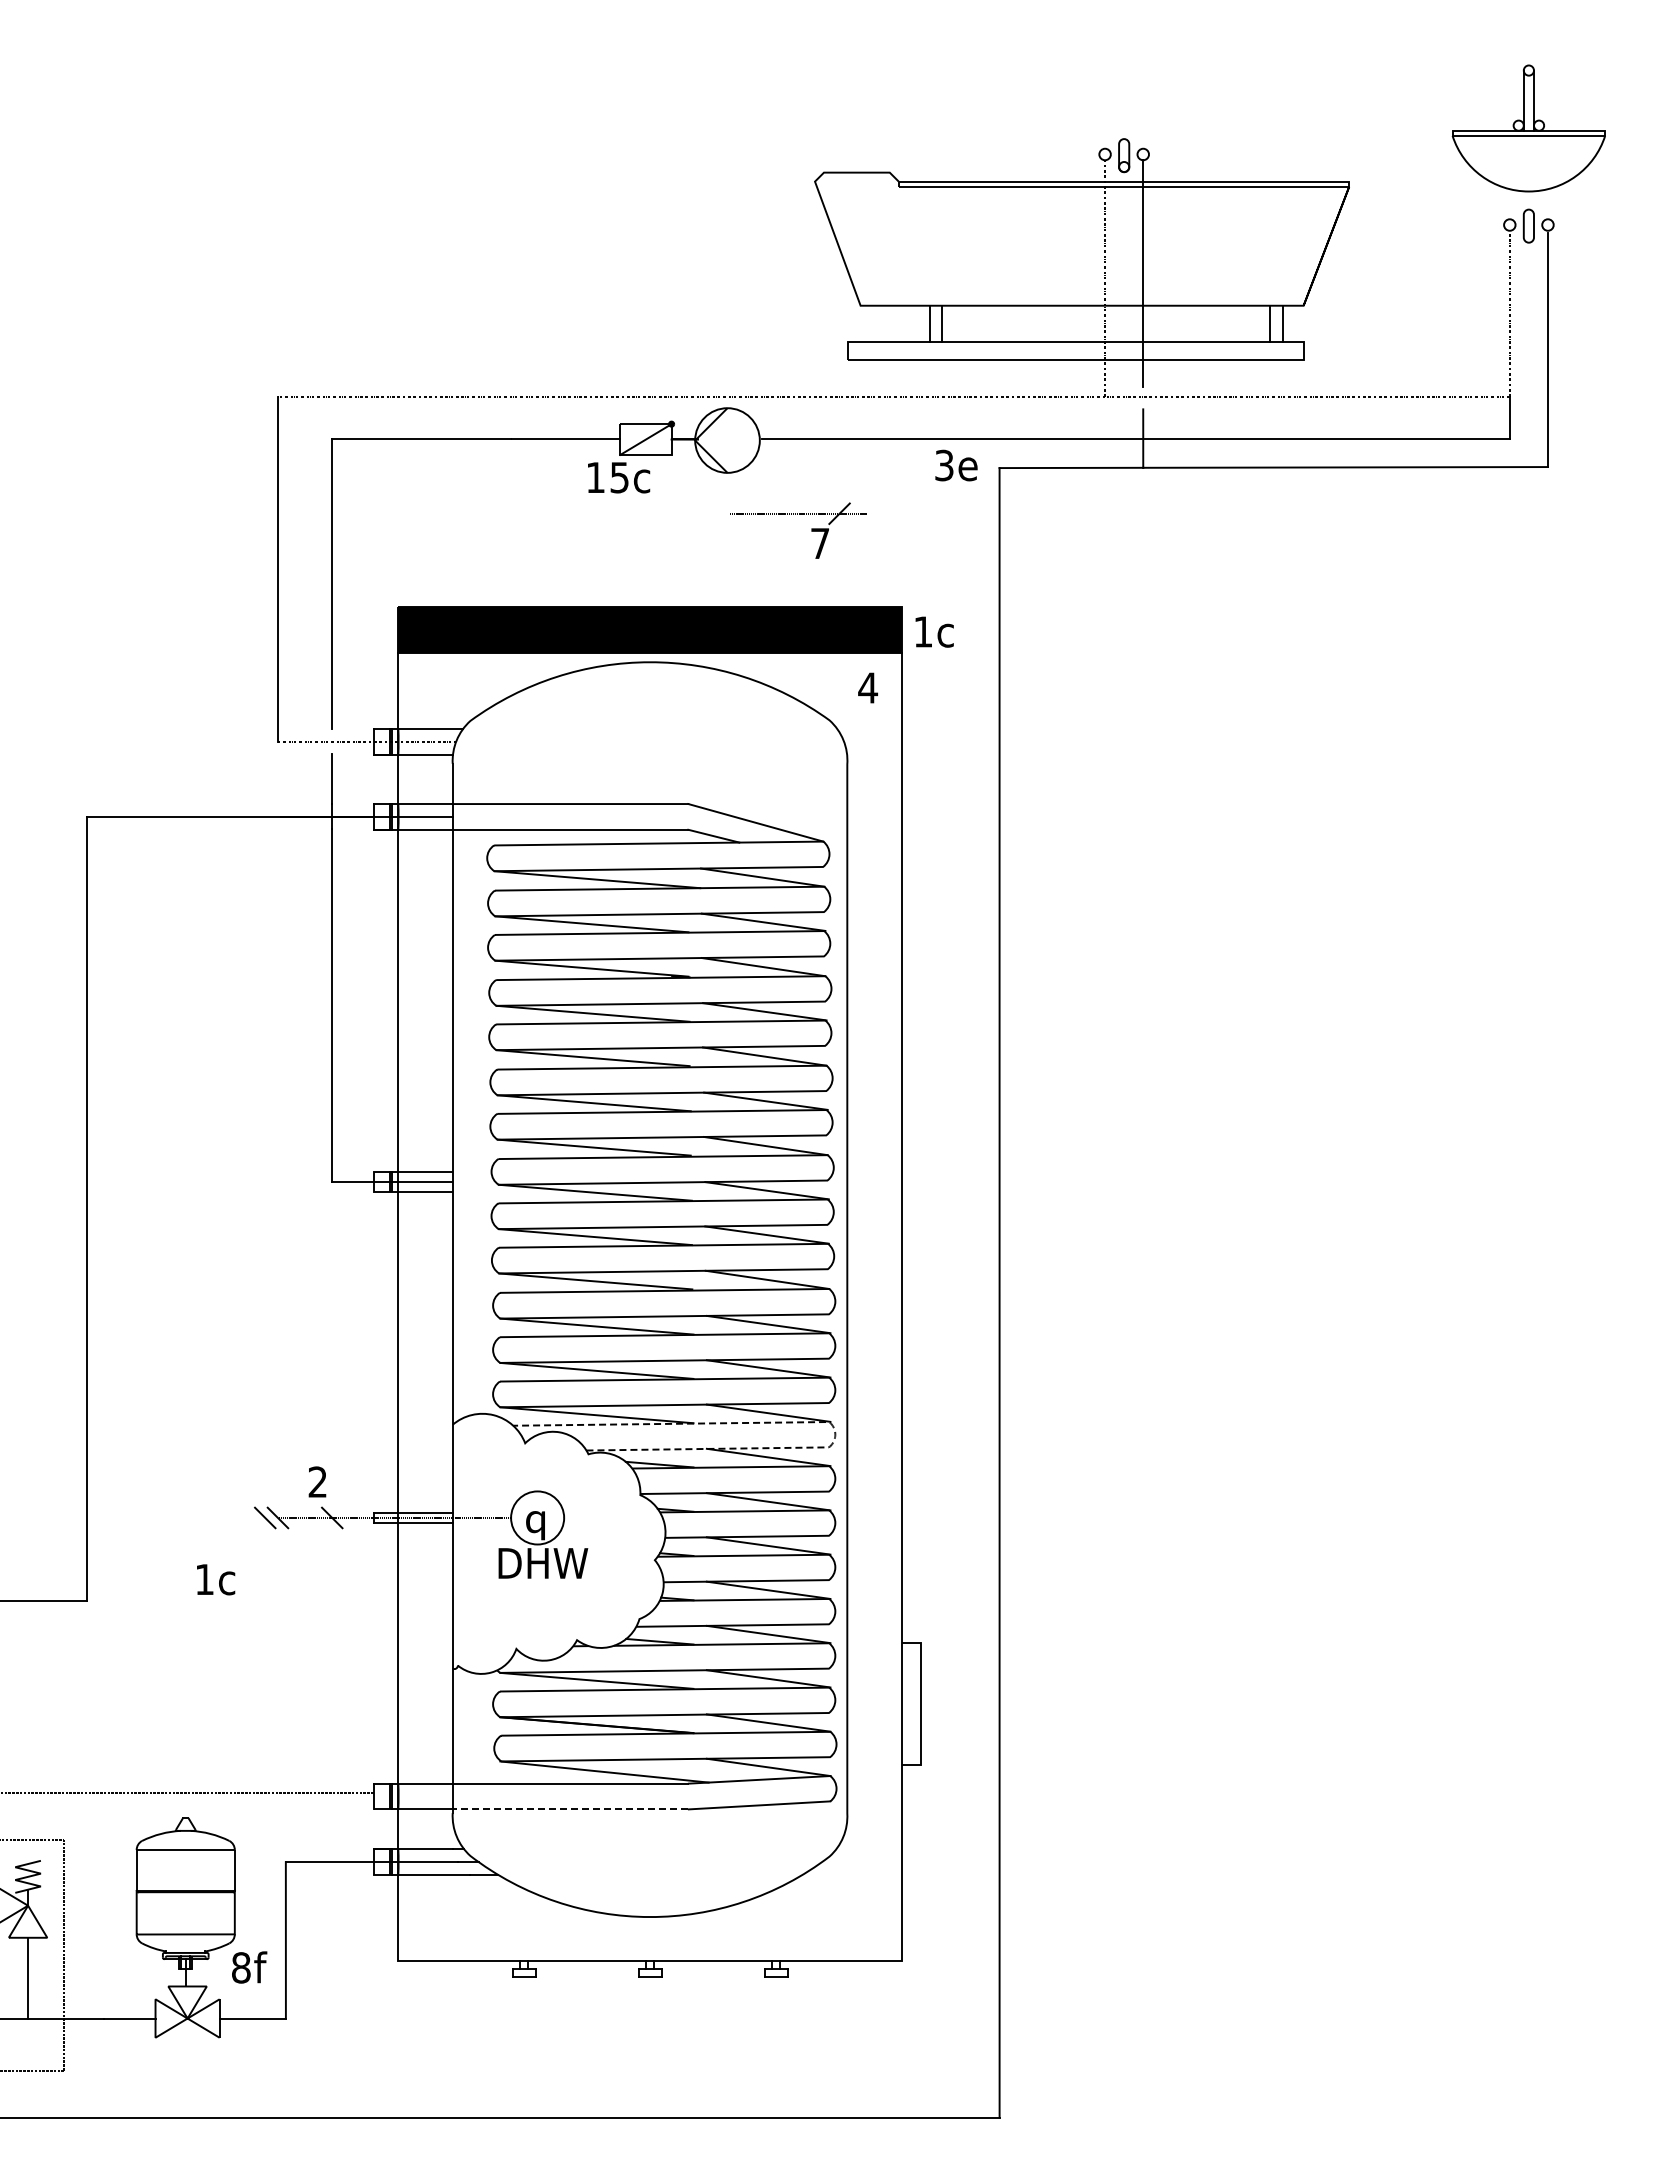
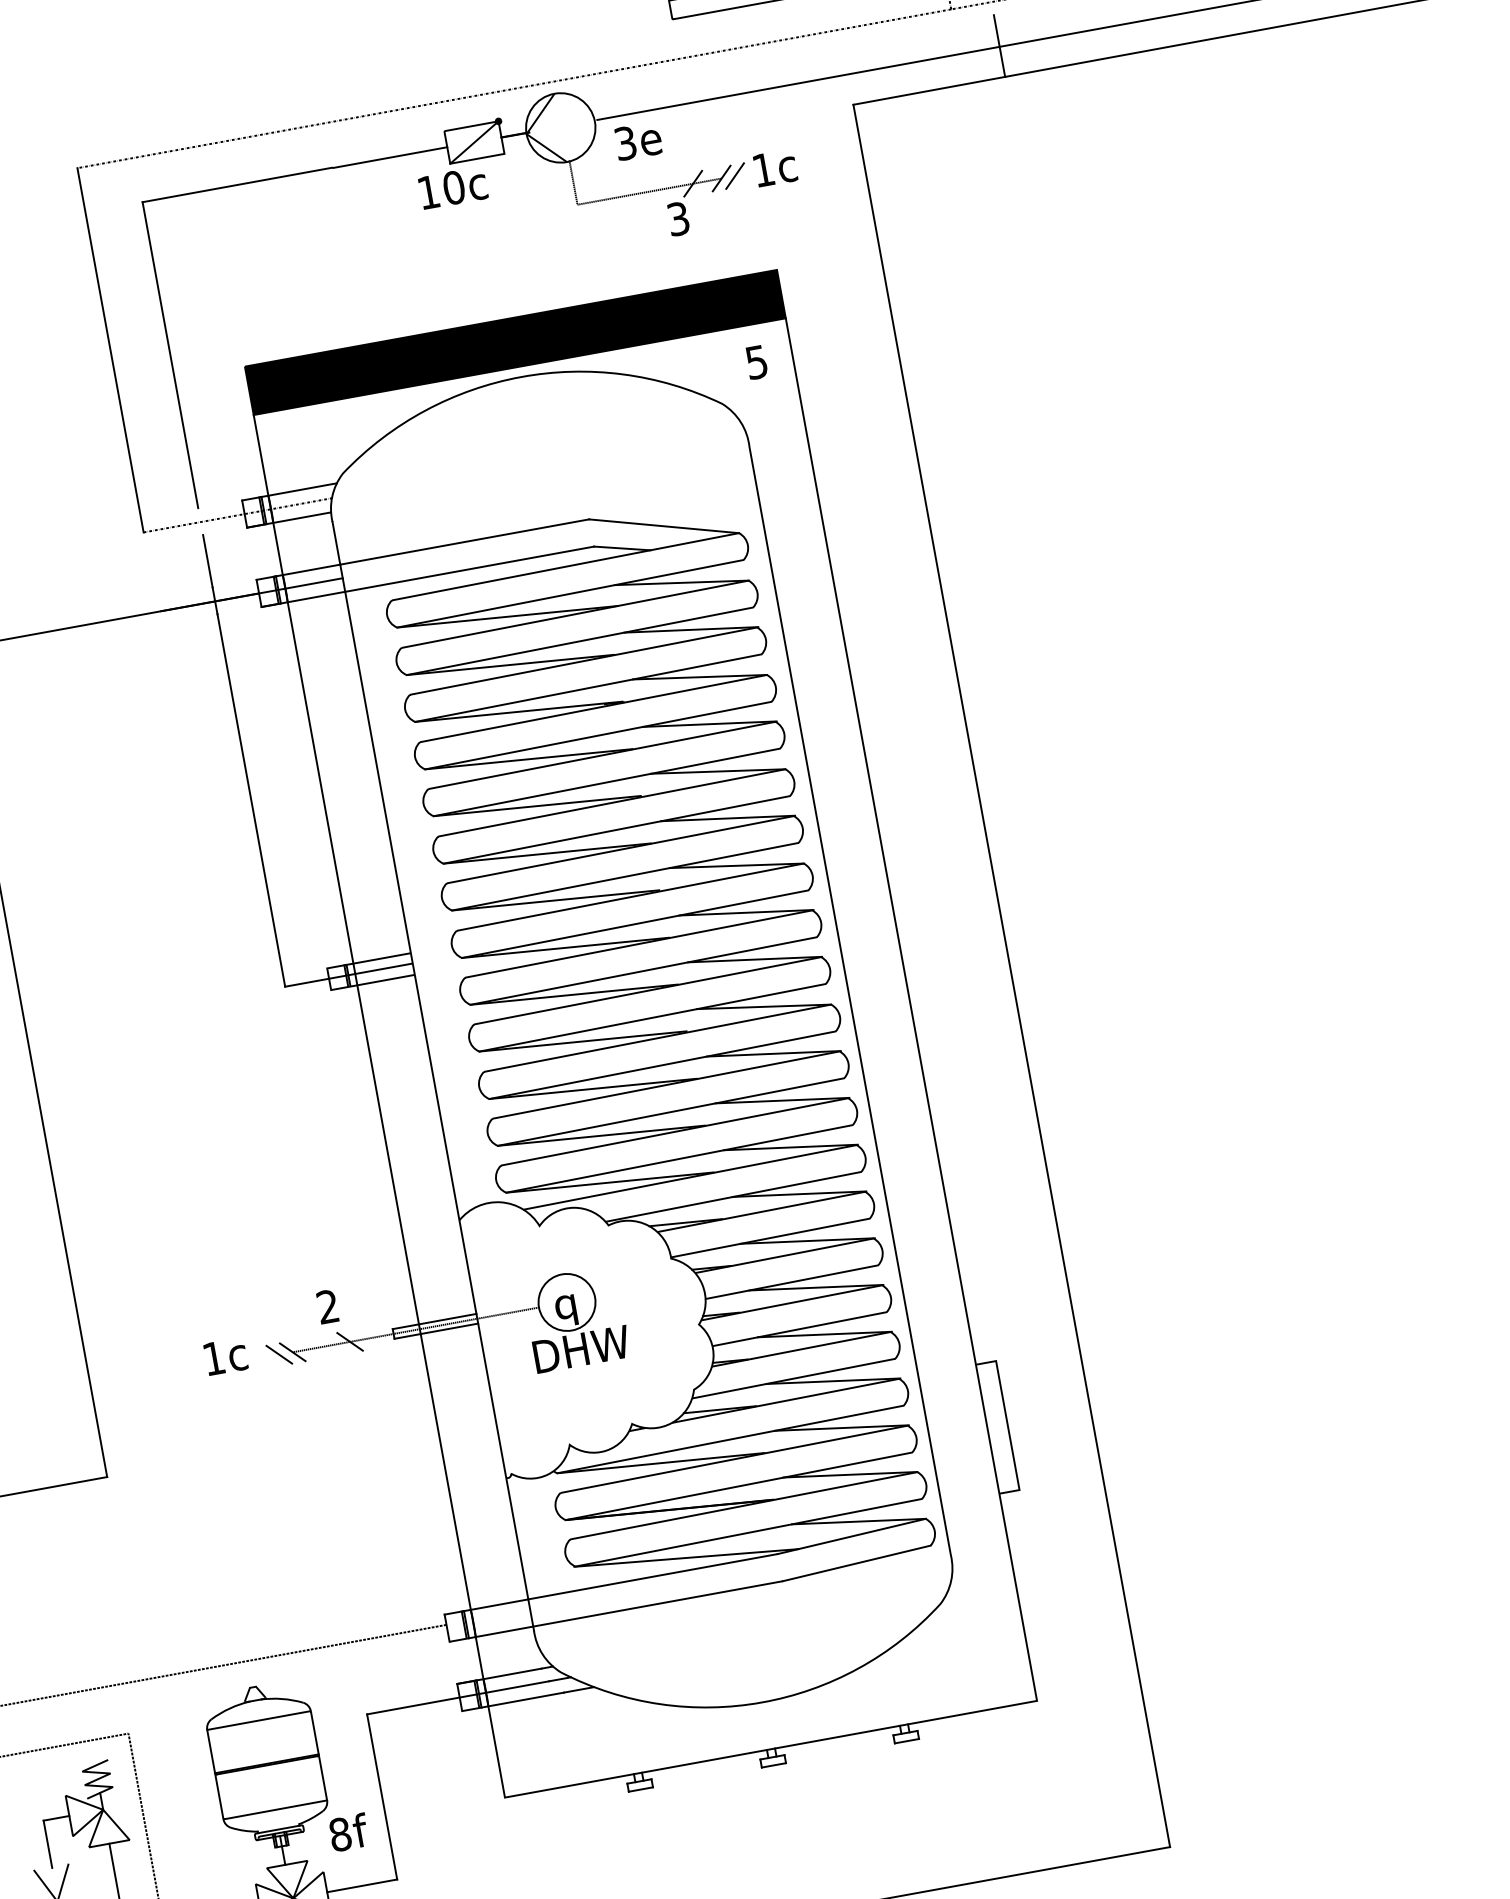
text: (956, 465) -> (638, 141), moved
text: (619, 477) -> (453, 187), 15c -> 10c
line: (730, 492) -> (573, 182), added
line: (866, 513) -> (721, 178), added
line: (879, 513) -> (735, 175), added
text: (820, 543) -> (678, 218), 7 -> 3
text: (934, 631) -> (775, 167), moved
text: (868, 687) -> (757, 361), 4 -> 5
line: (812, 1422) -> (839, 1148), dashed -> solid
text: (216, 1579) -> (226, 1356), moved
line: (570, 1809) -> (657, 1604), dashed -> solid

